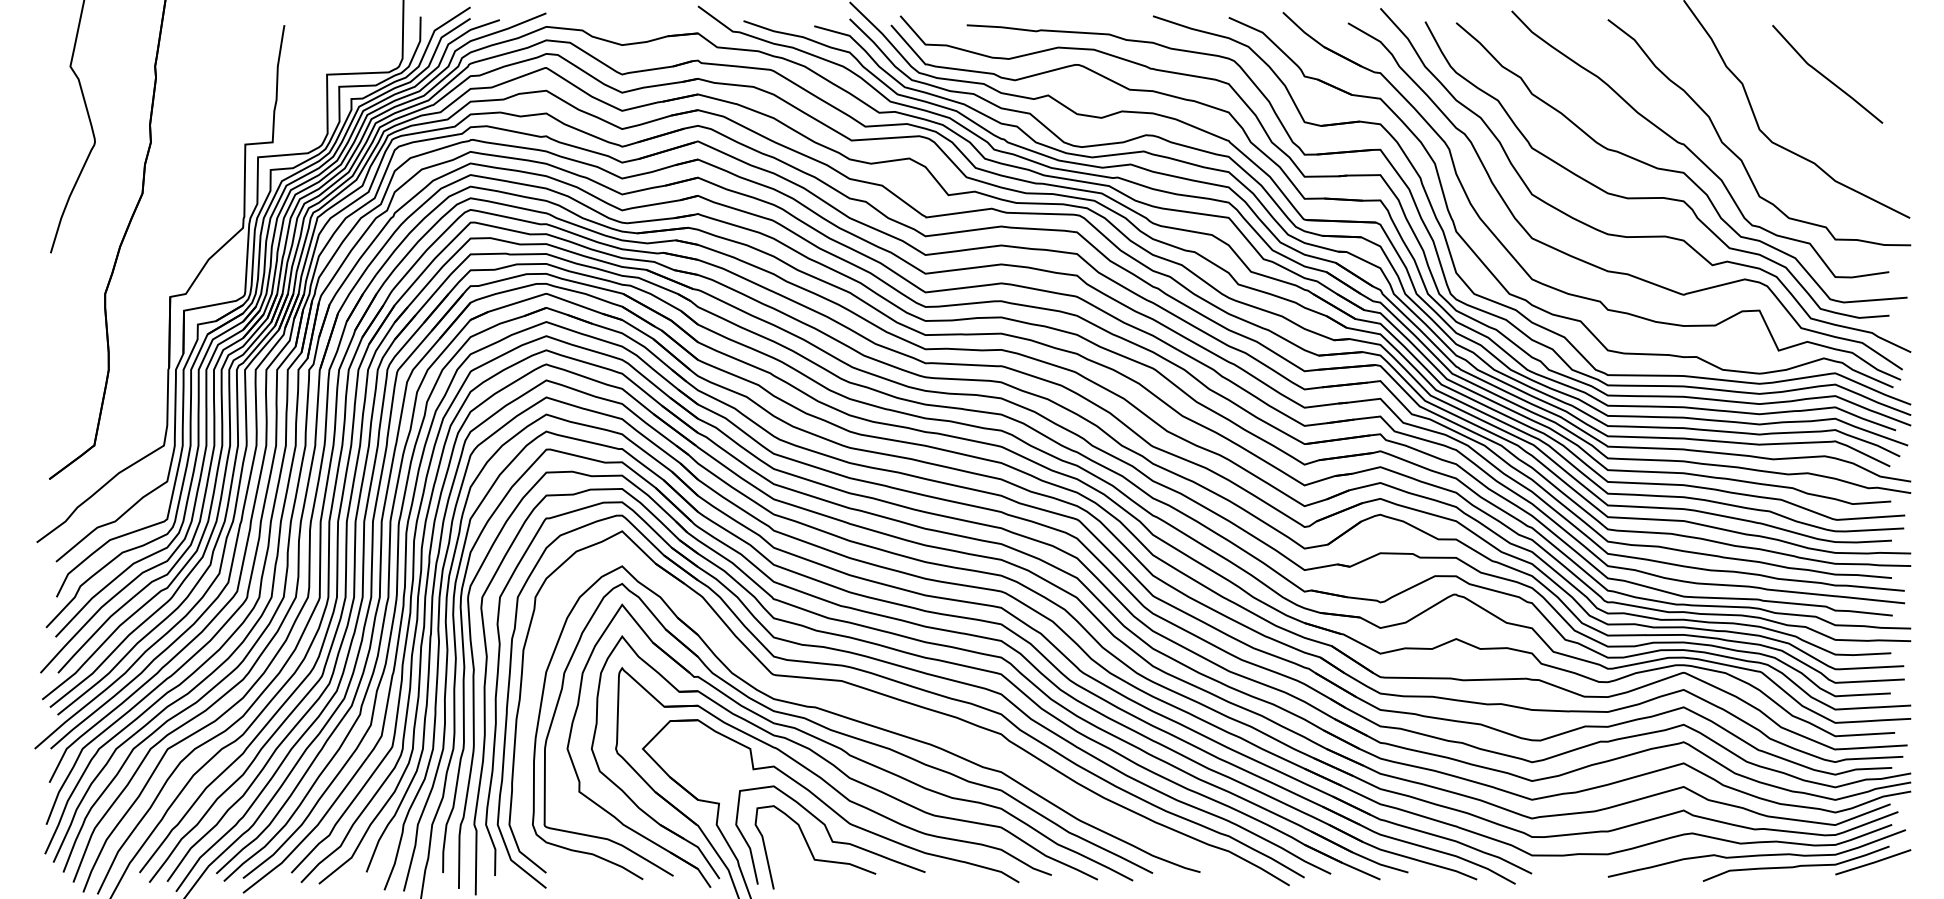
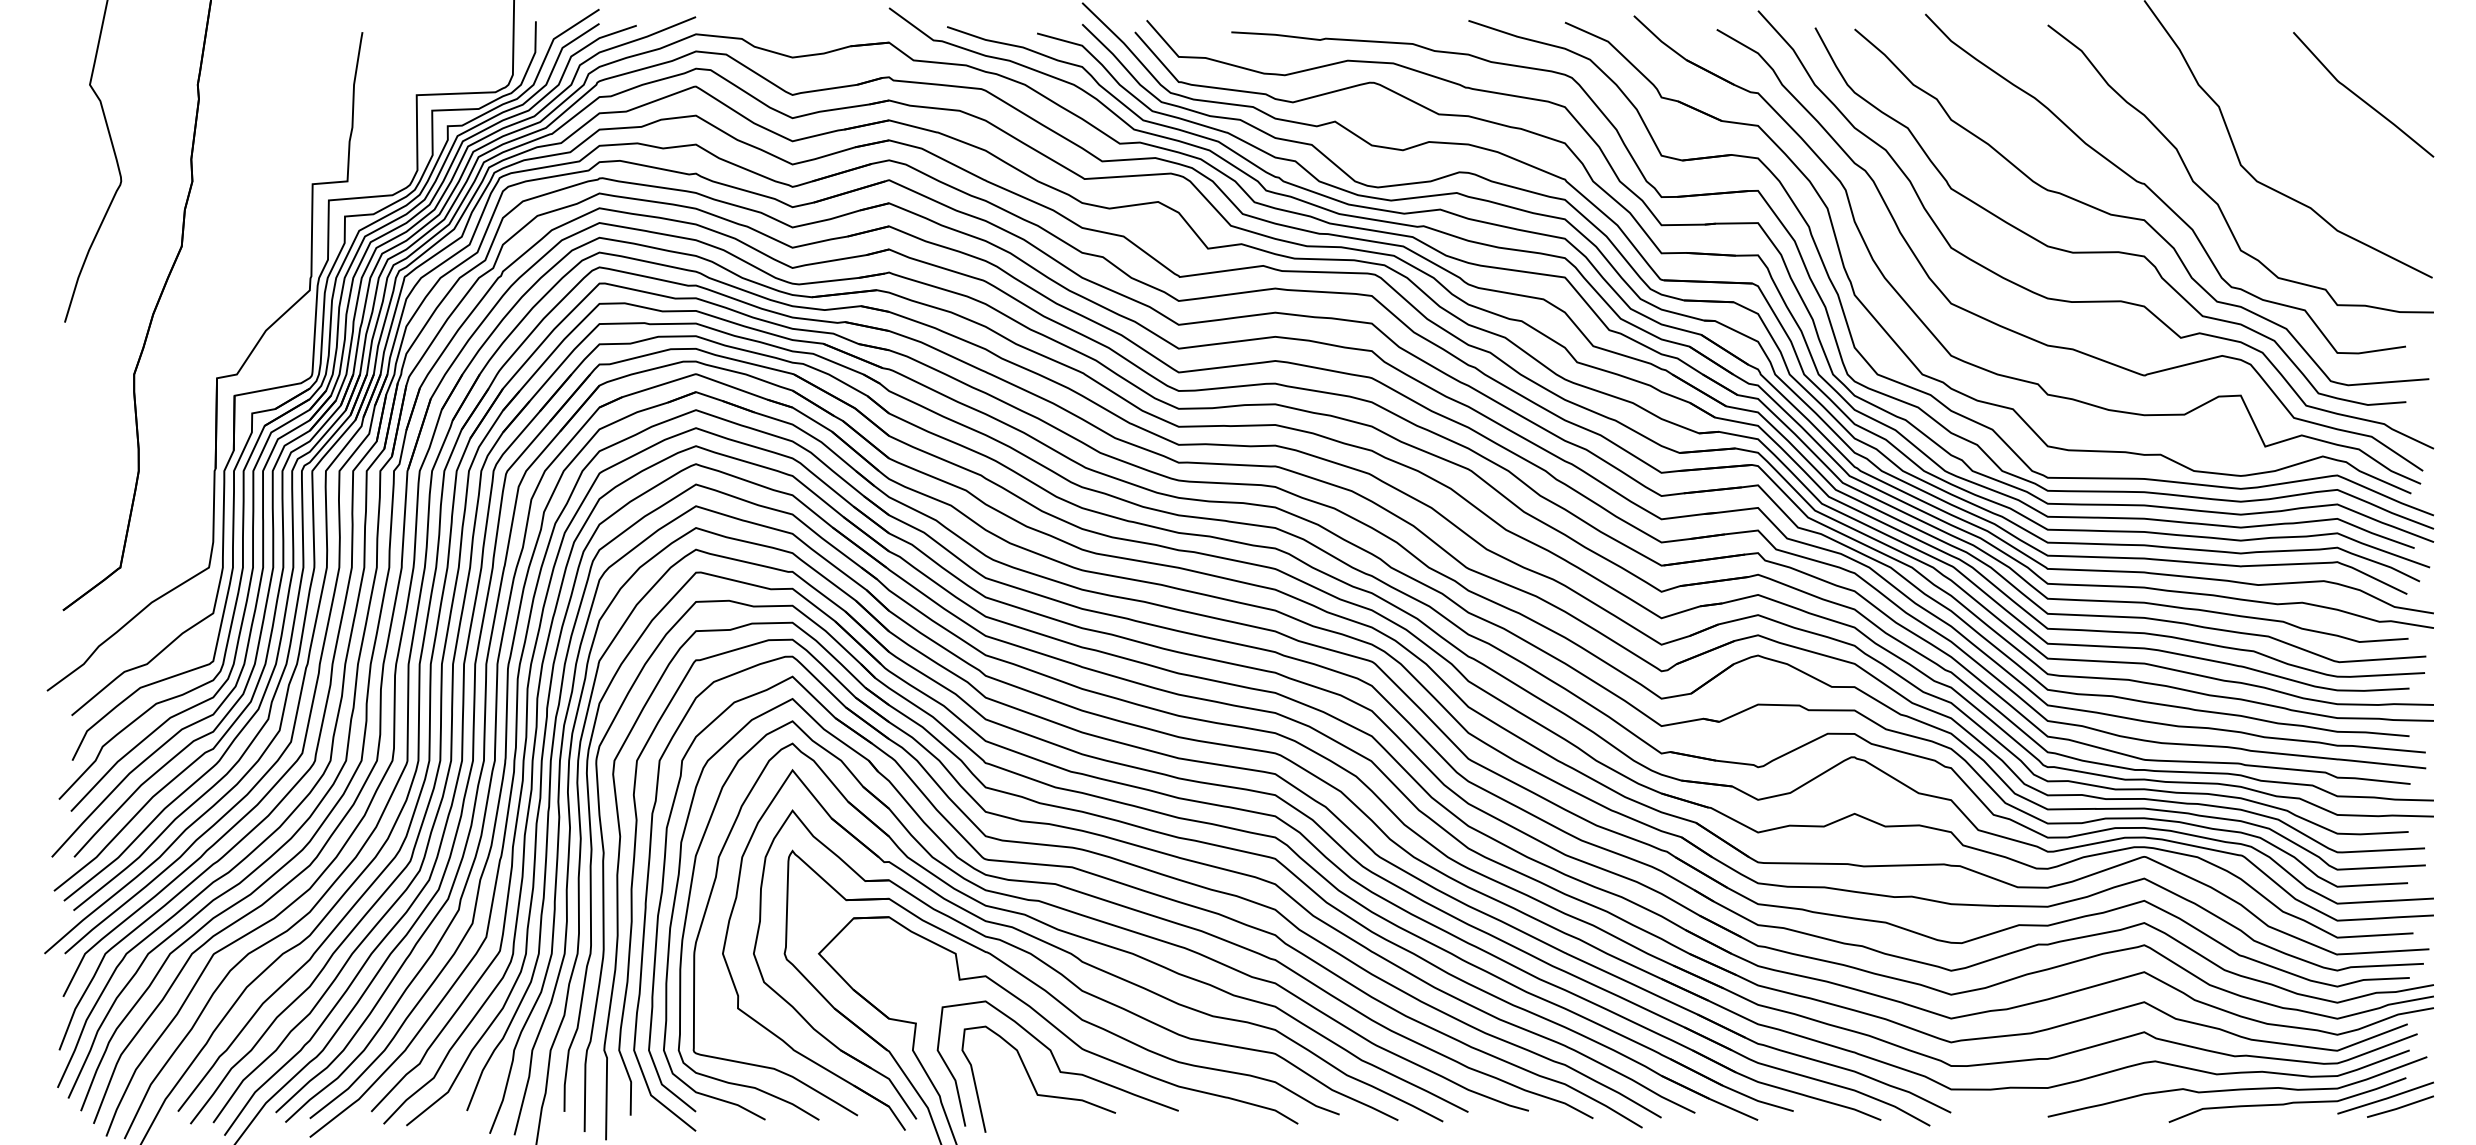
curve: (1826, 77) -> (2362, 98), moved
part: (886, 714) -> (1128, 909), added
line: (1884, 868) -> (2400, 1106), added

